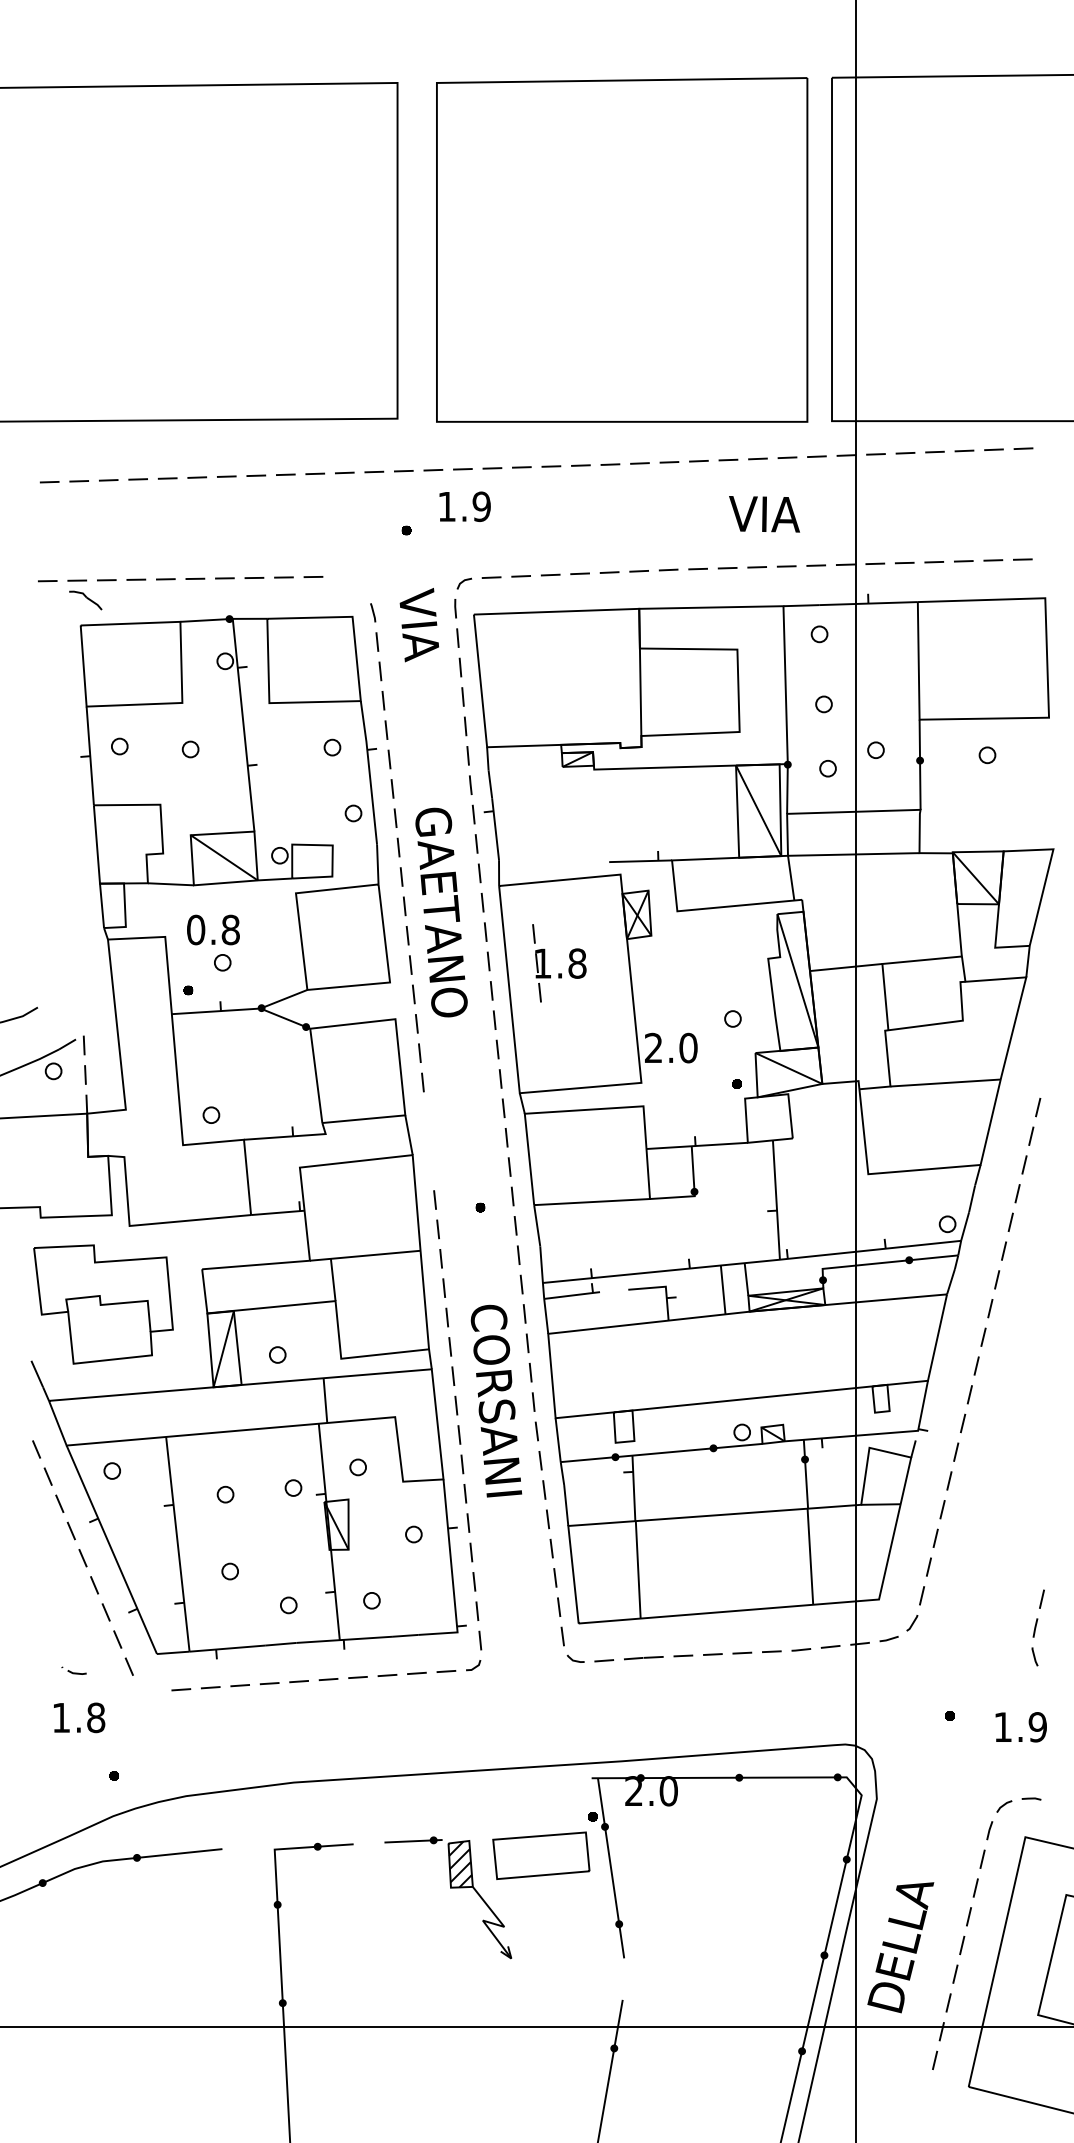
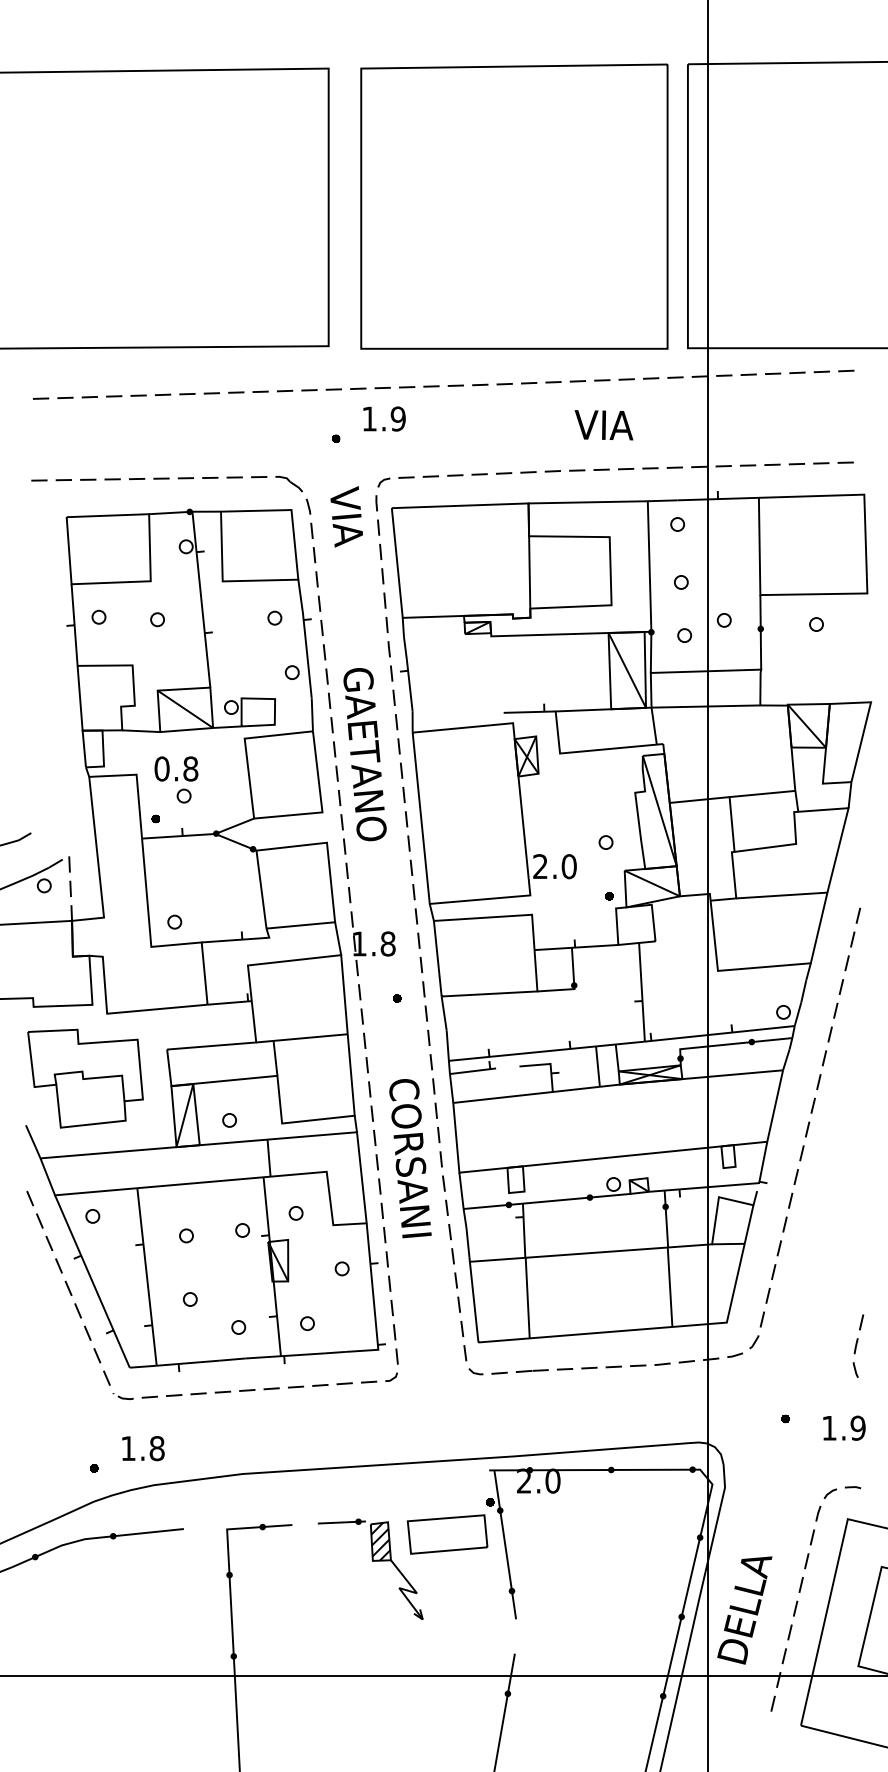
text: (764, 514) -> (604, 425), moved
part: (85, 600) -> (288, 484), moved
part: (559, 973) -> (373, 952), moved
part: (73, 1670) -> (122, 1396), moved
text: (79, 1717) -> (143, 1448), moved

